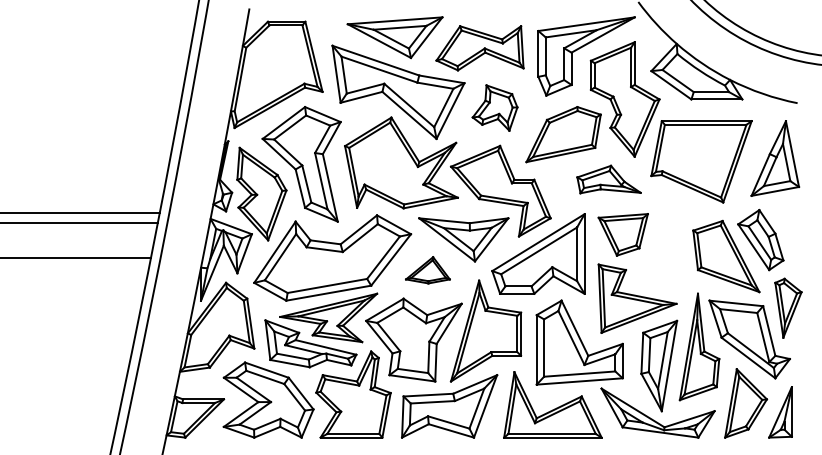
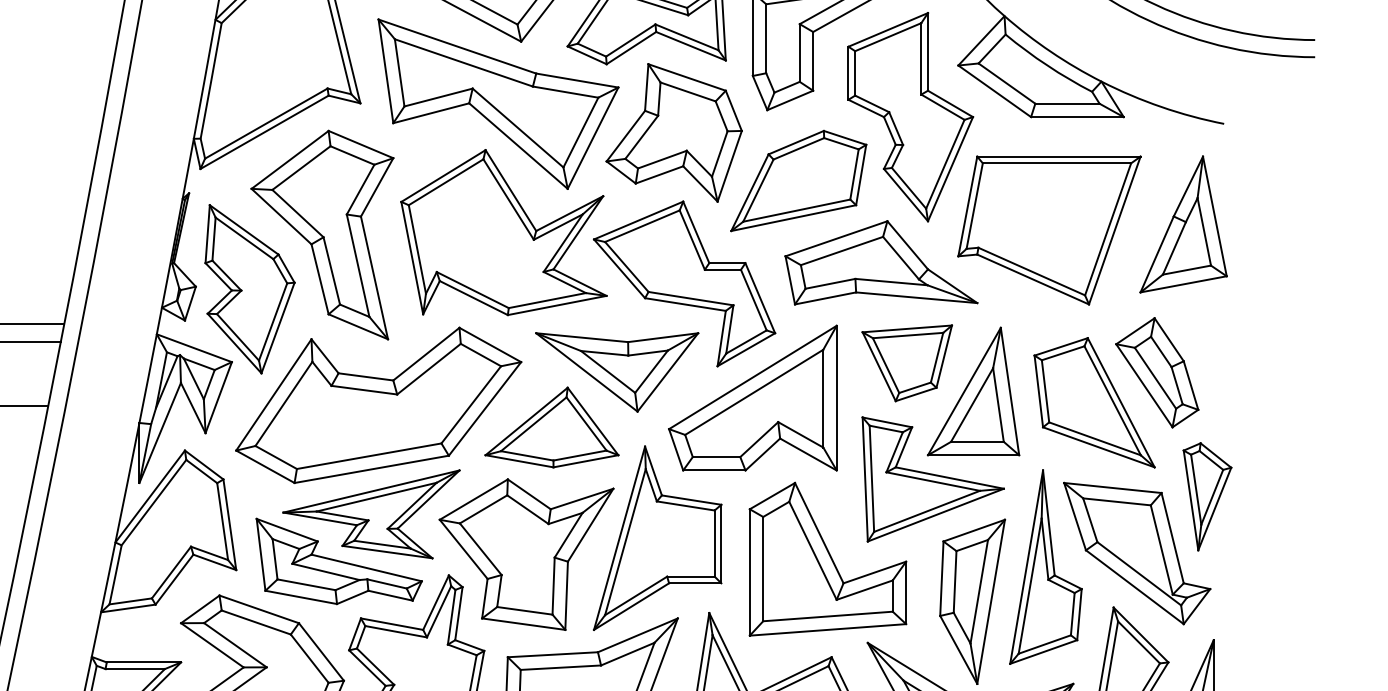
part: (494, 107) -> (673, 131), size x1.67
part: (608, 179) -> (880, 262), size x1.67
part: (659, 250) -> (973, 391), added
part: (427, 270) -> (551, 428), size x1.67

